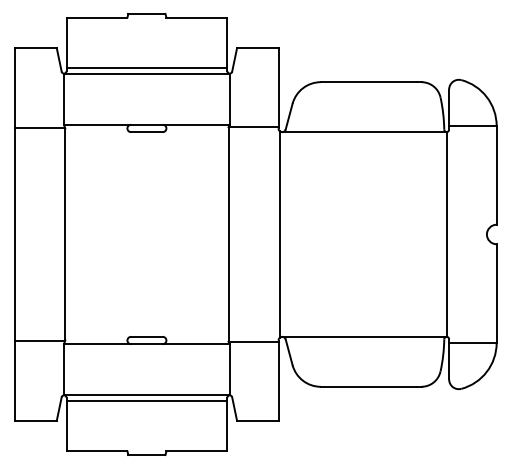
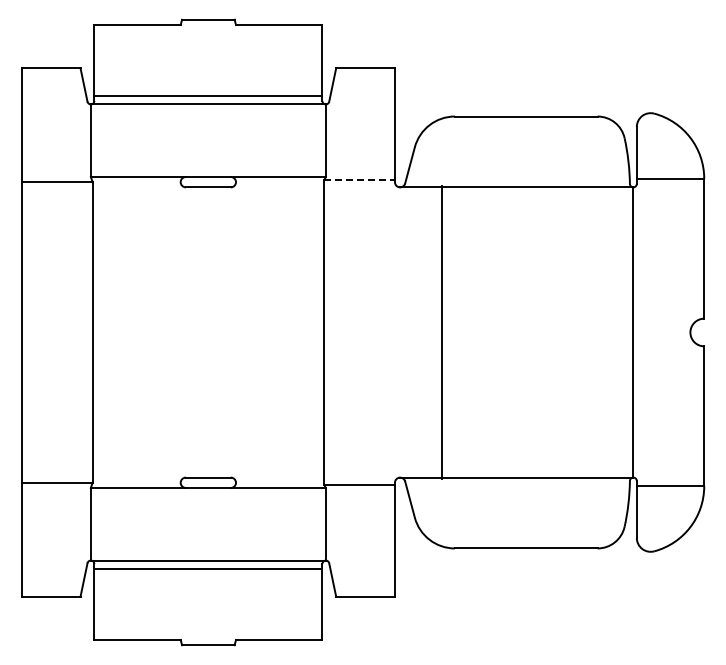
line: (254, 127) -> (360, 180), solid -> dashed
line: (279, 234) -> (441, 332), moved

